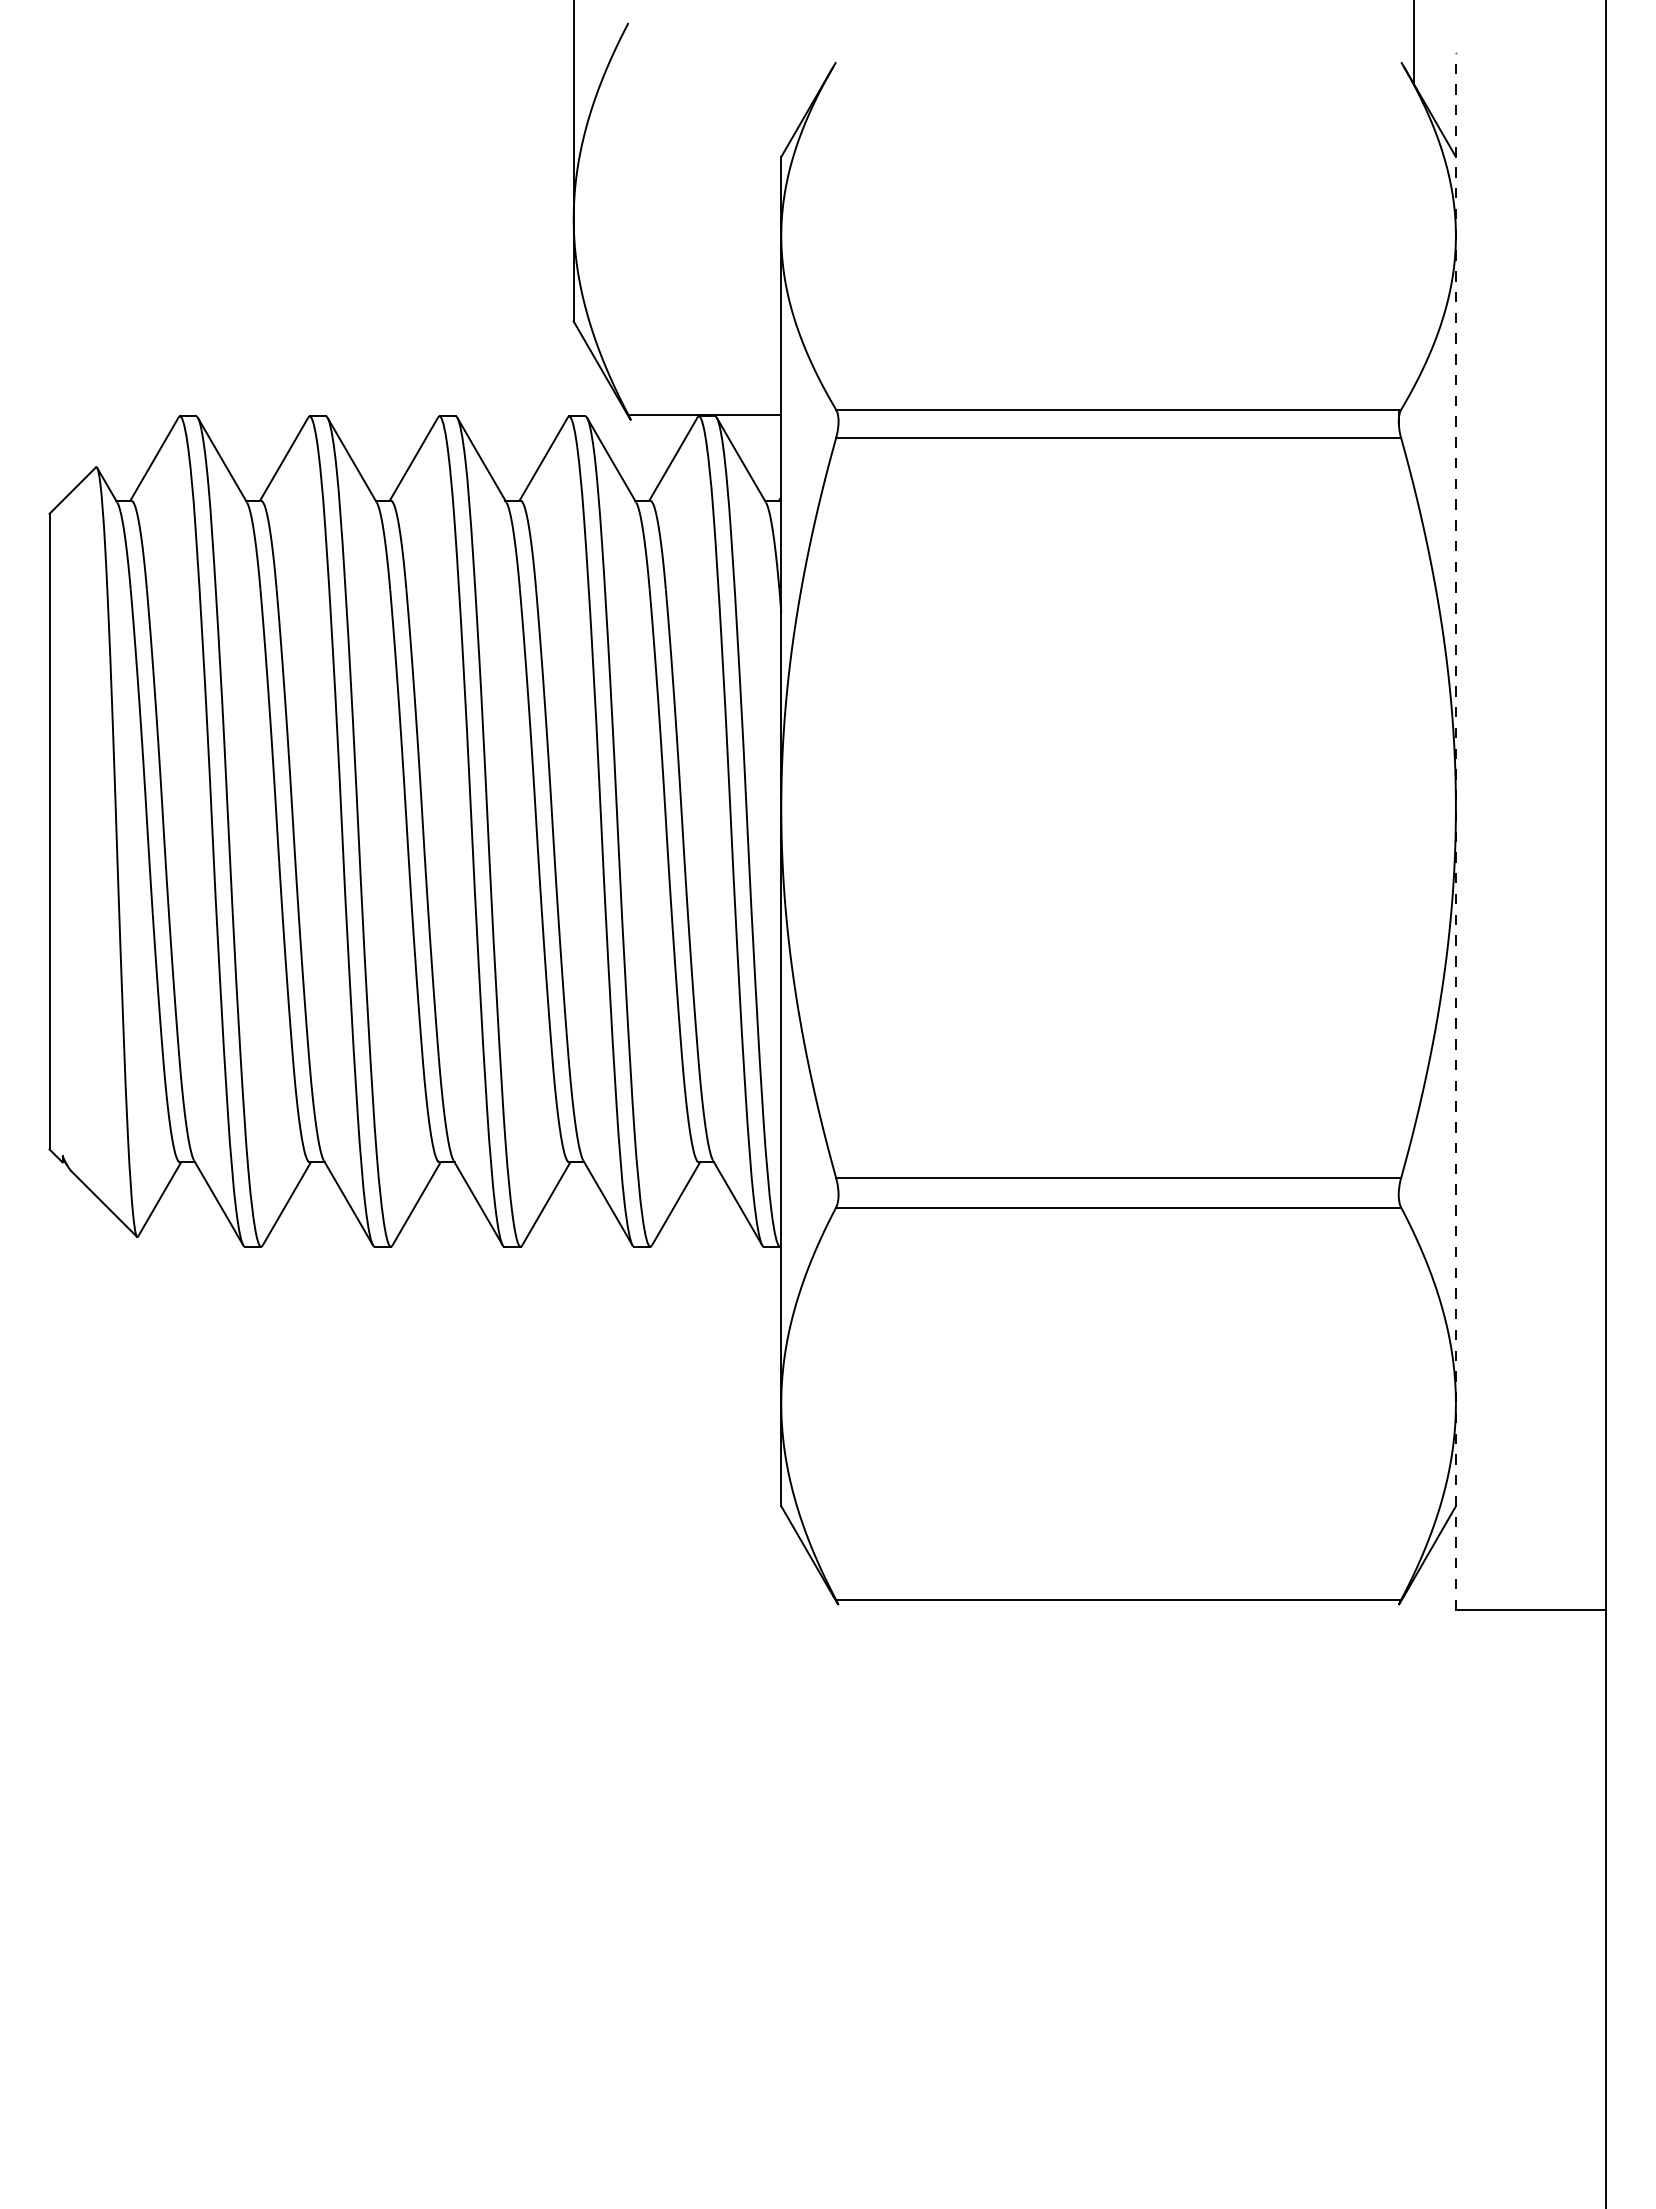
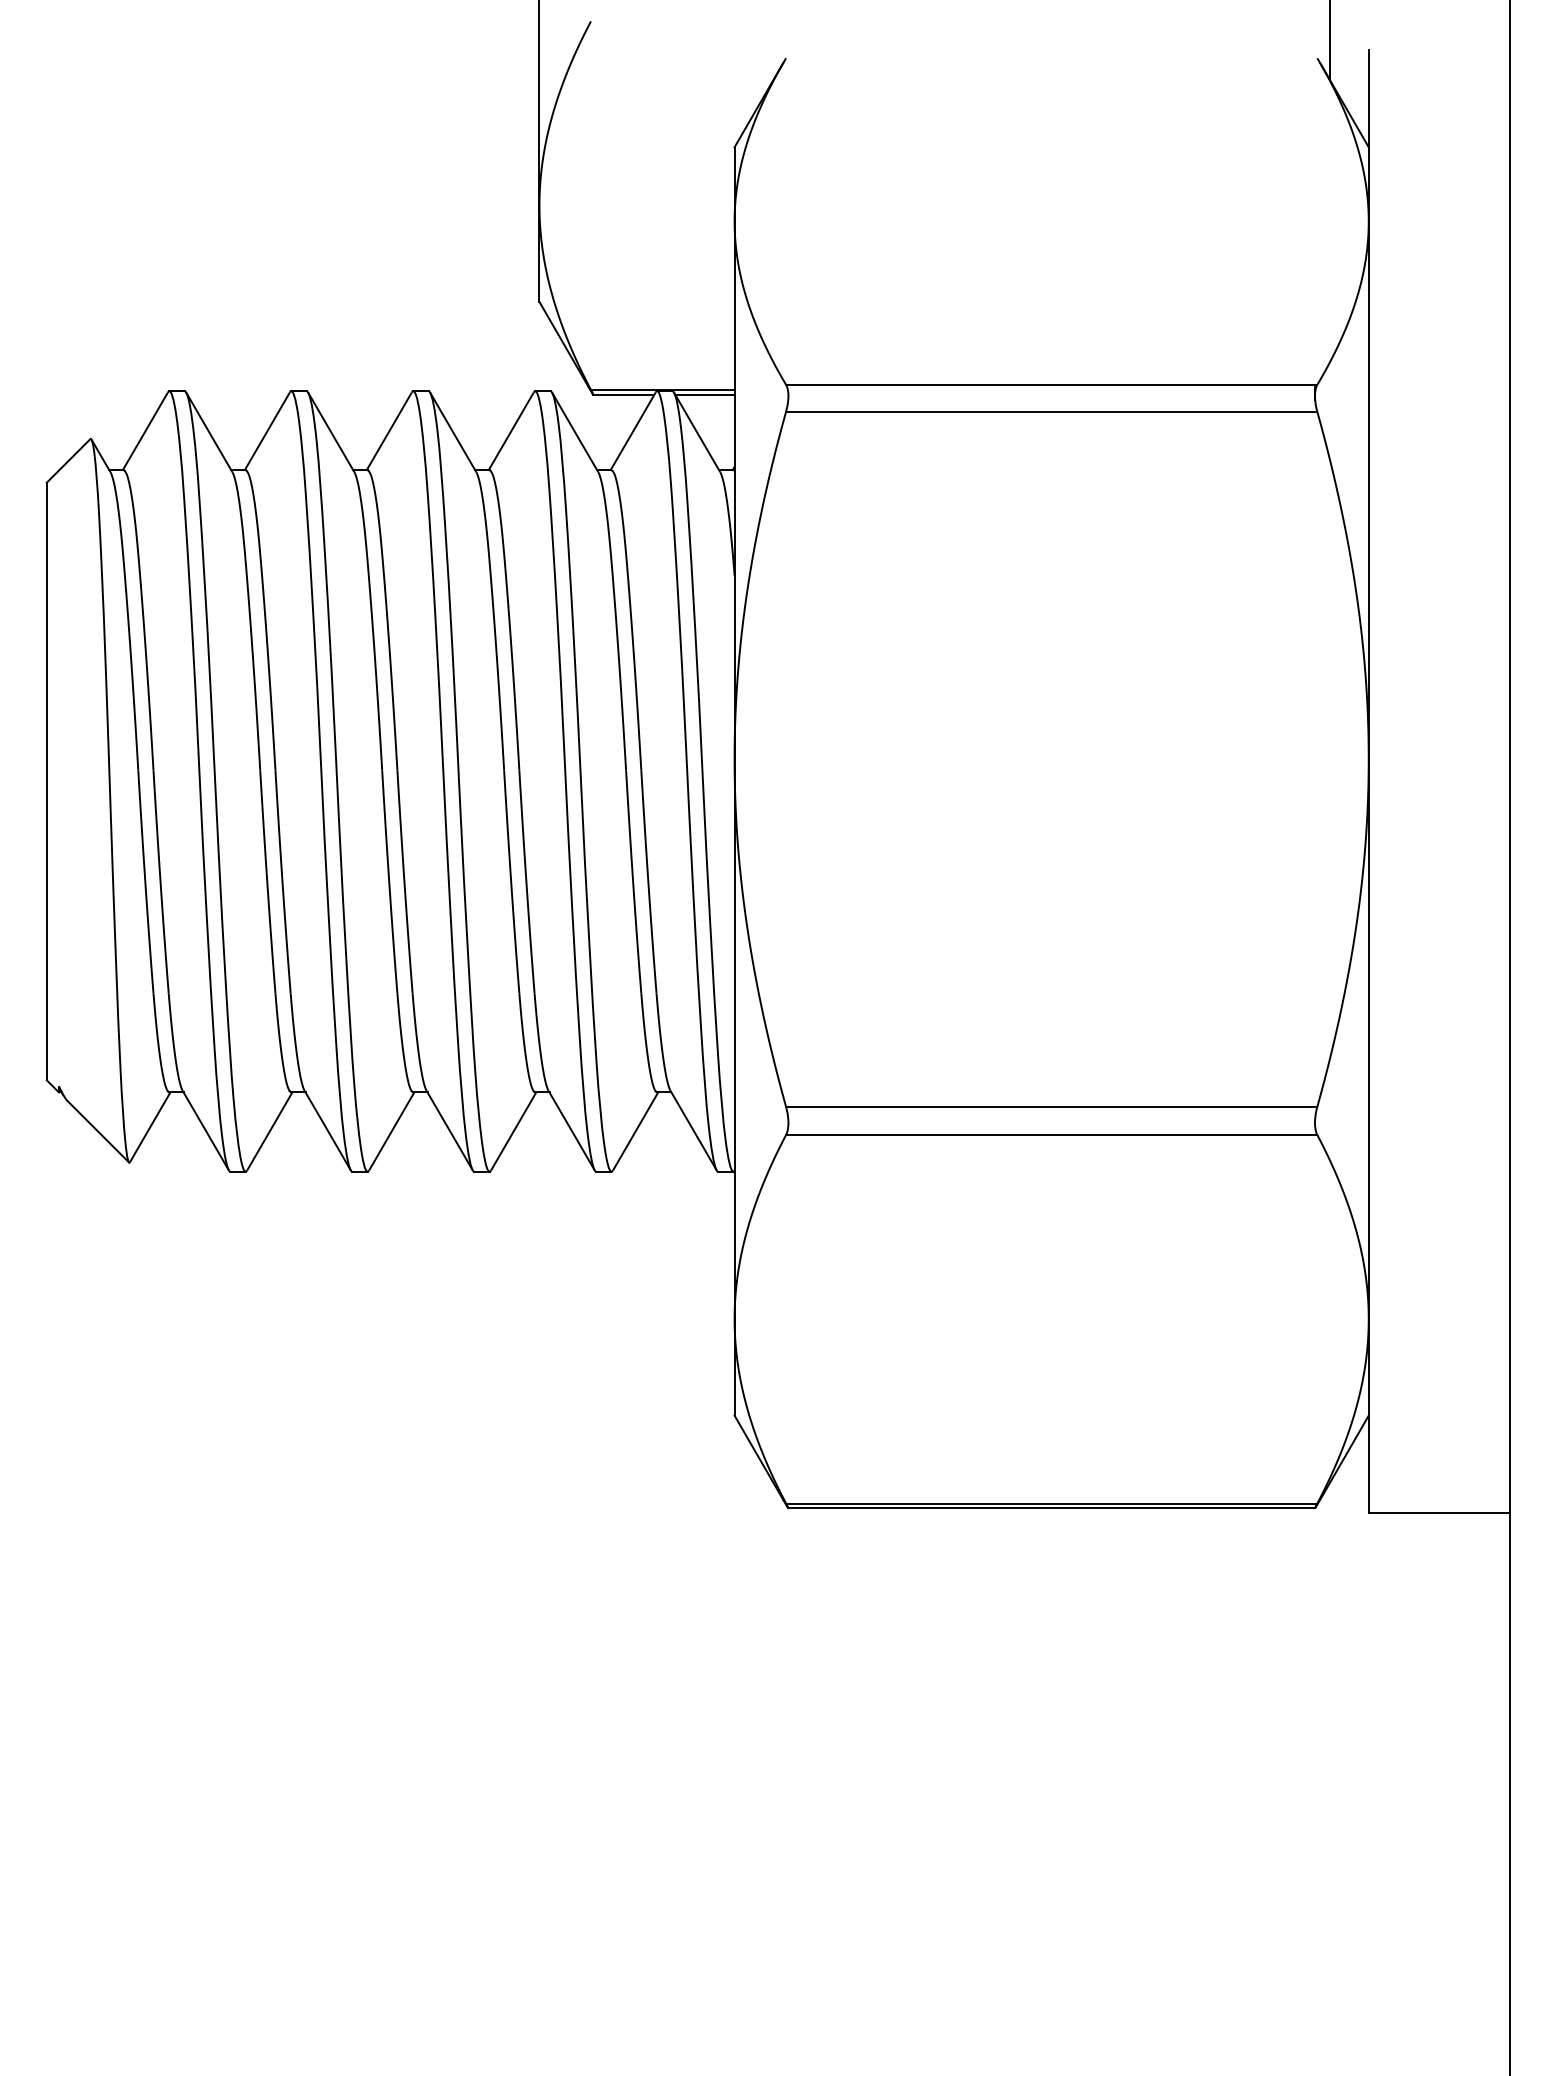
line: (663, 420) -> (623, 395), added
line: (749, 420) -> (704, 395), added
line: (1455, 831) -> (1368, 781), dashed -> solid
line: (1118, 1604) -> (1051, 1508), added

